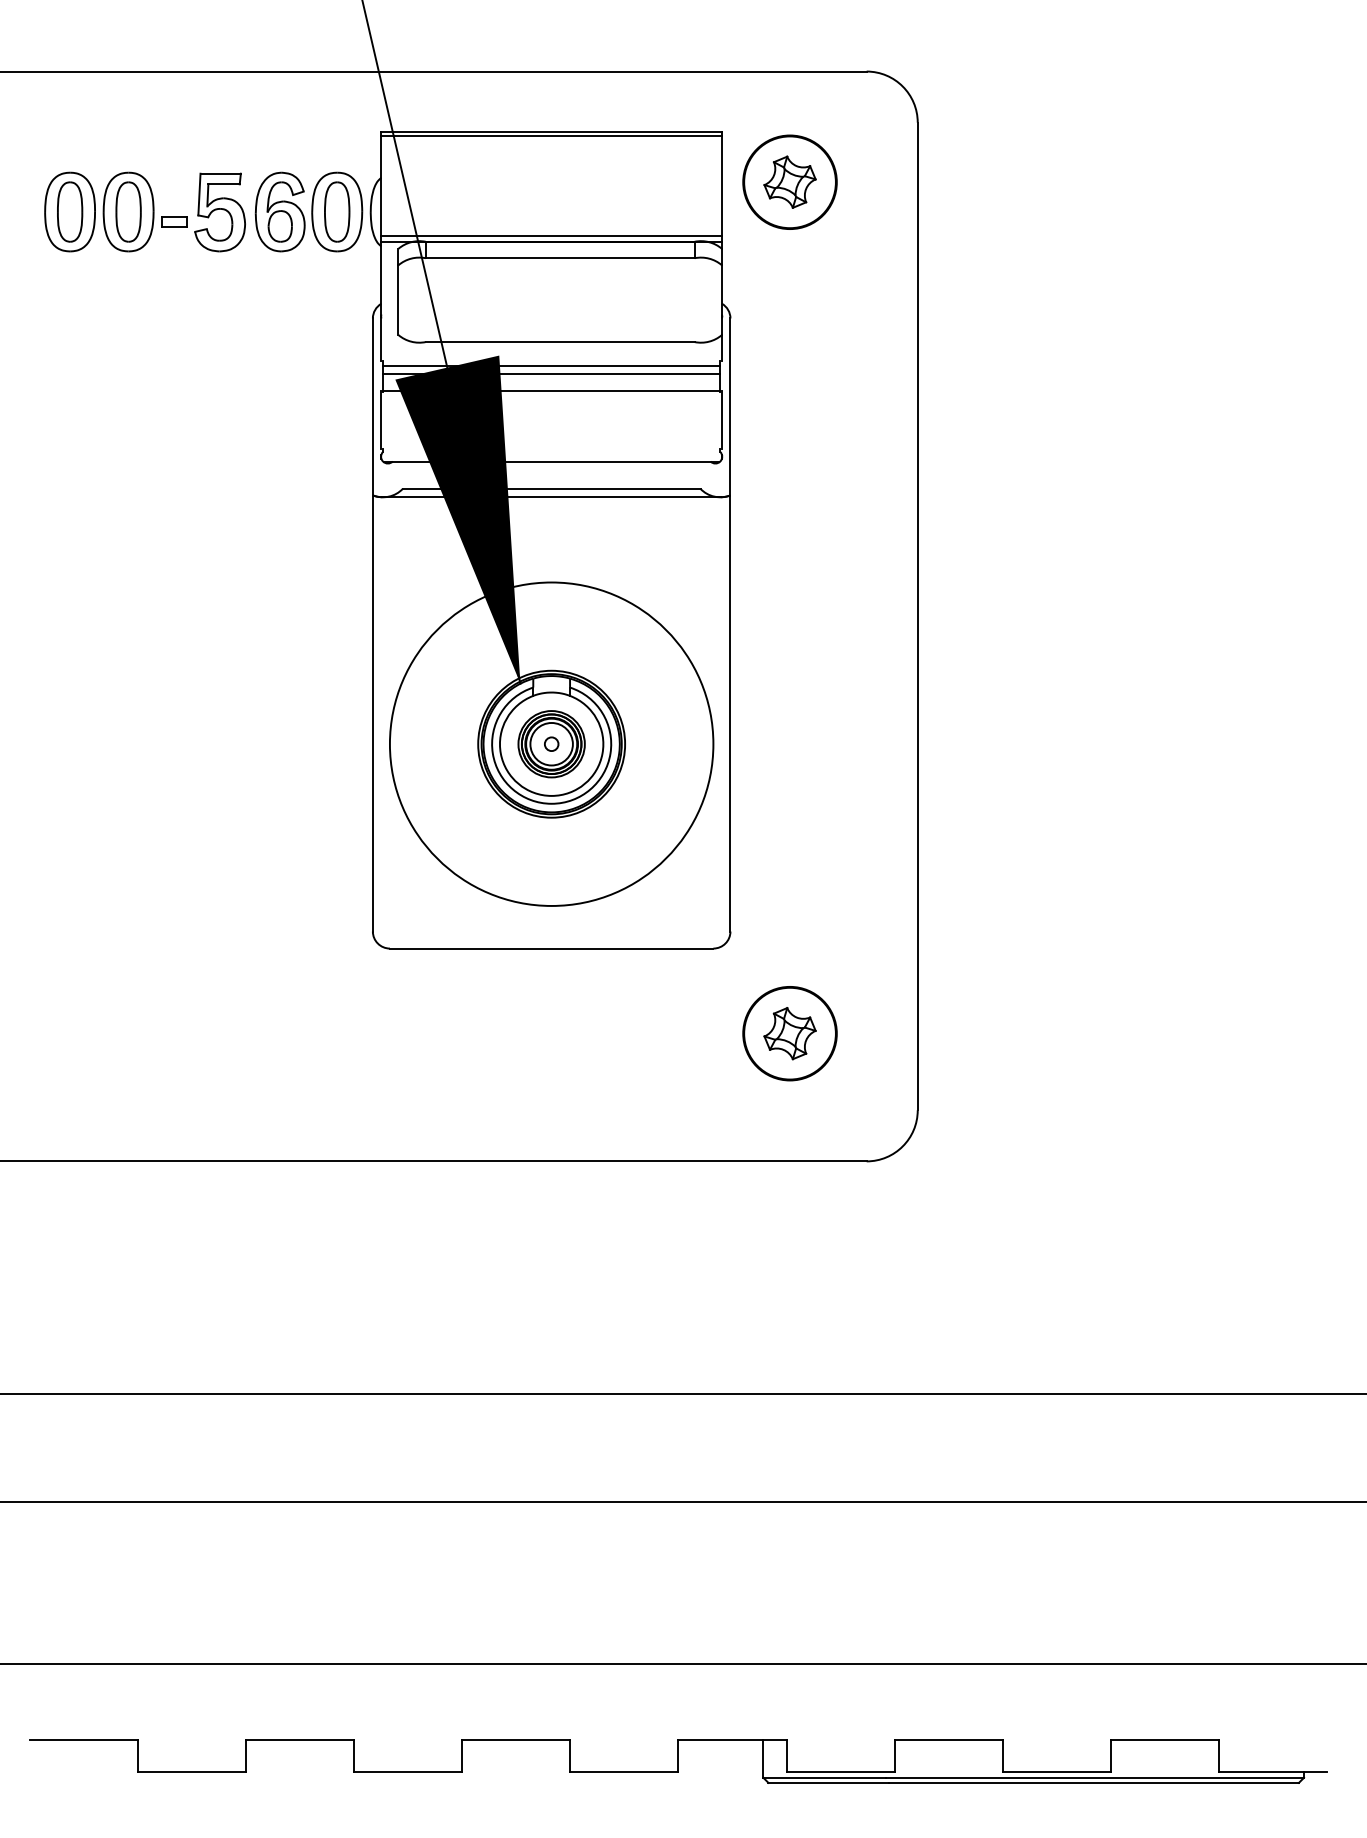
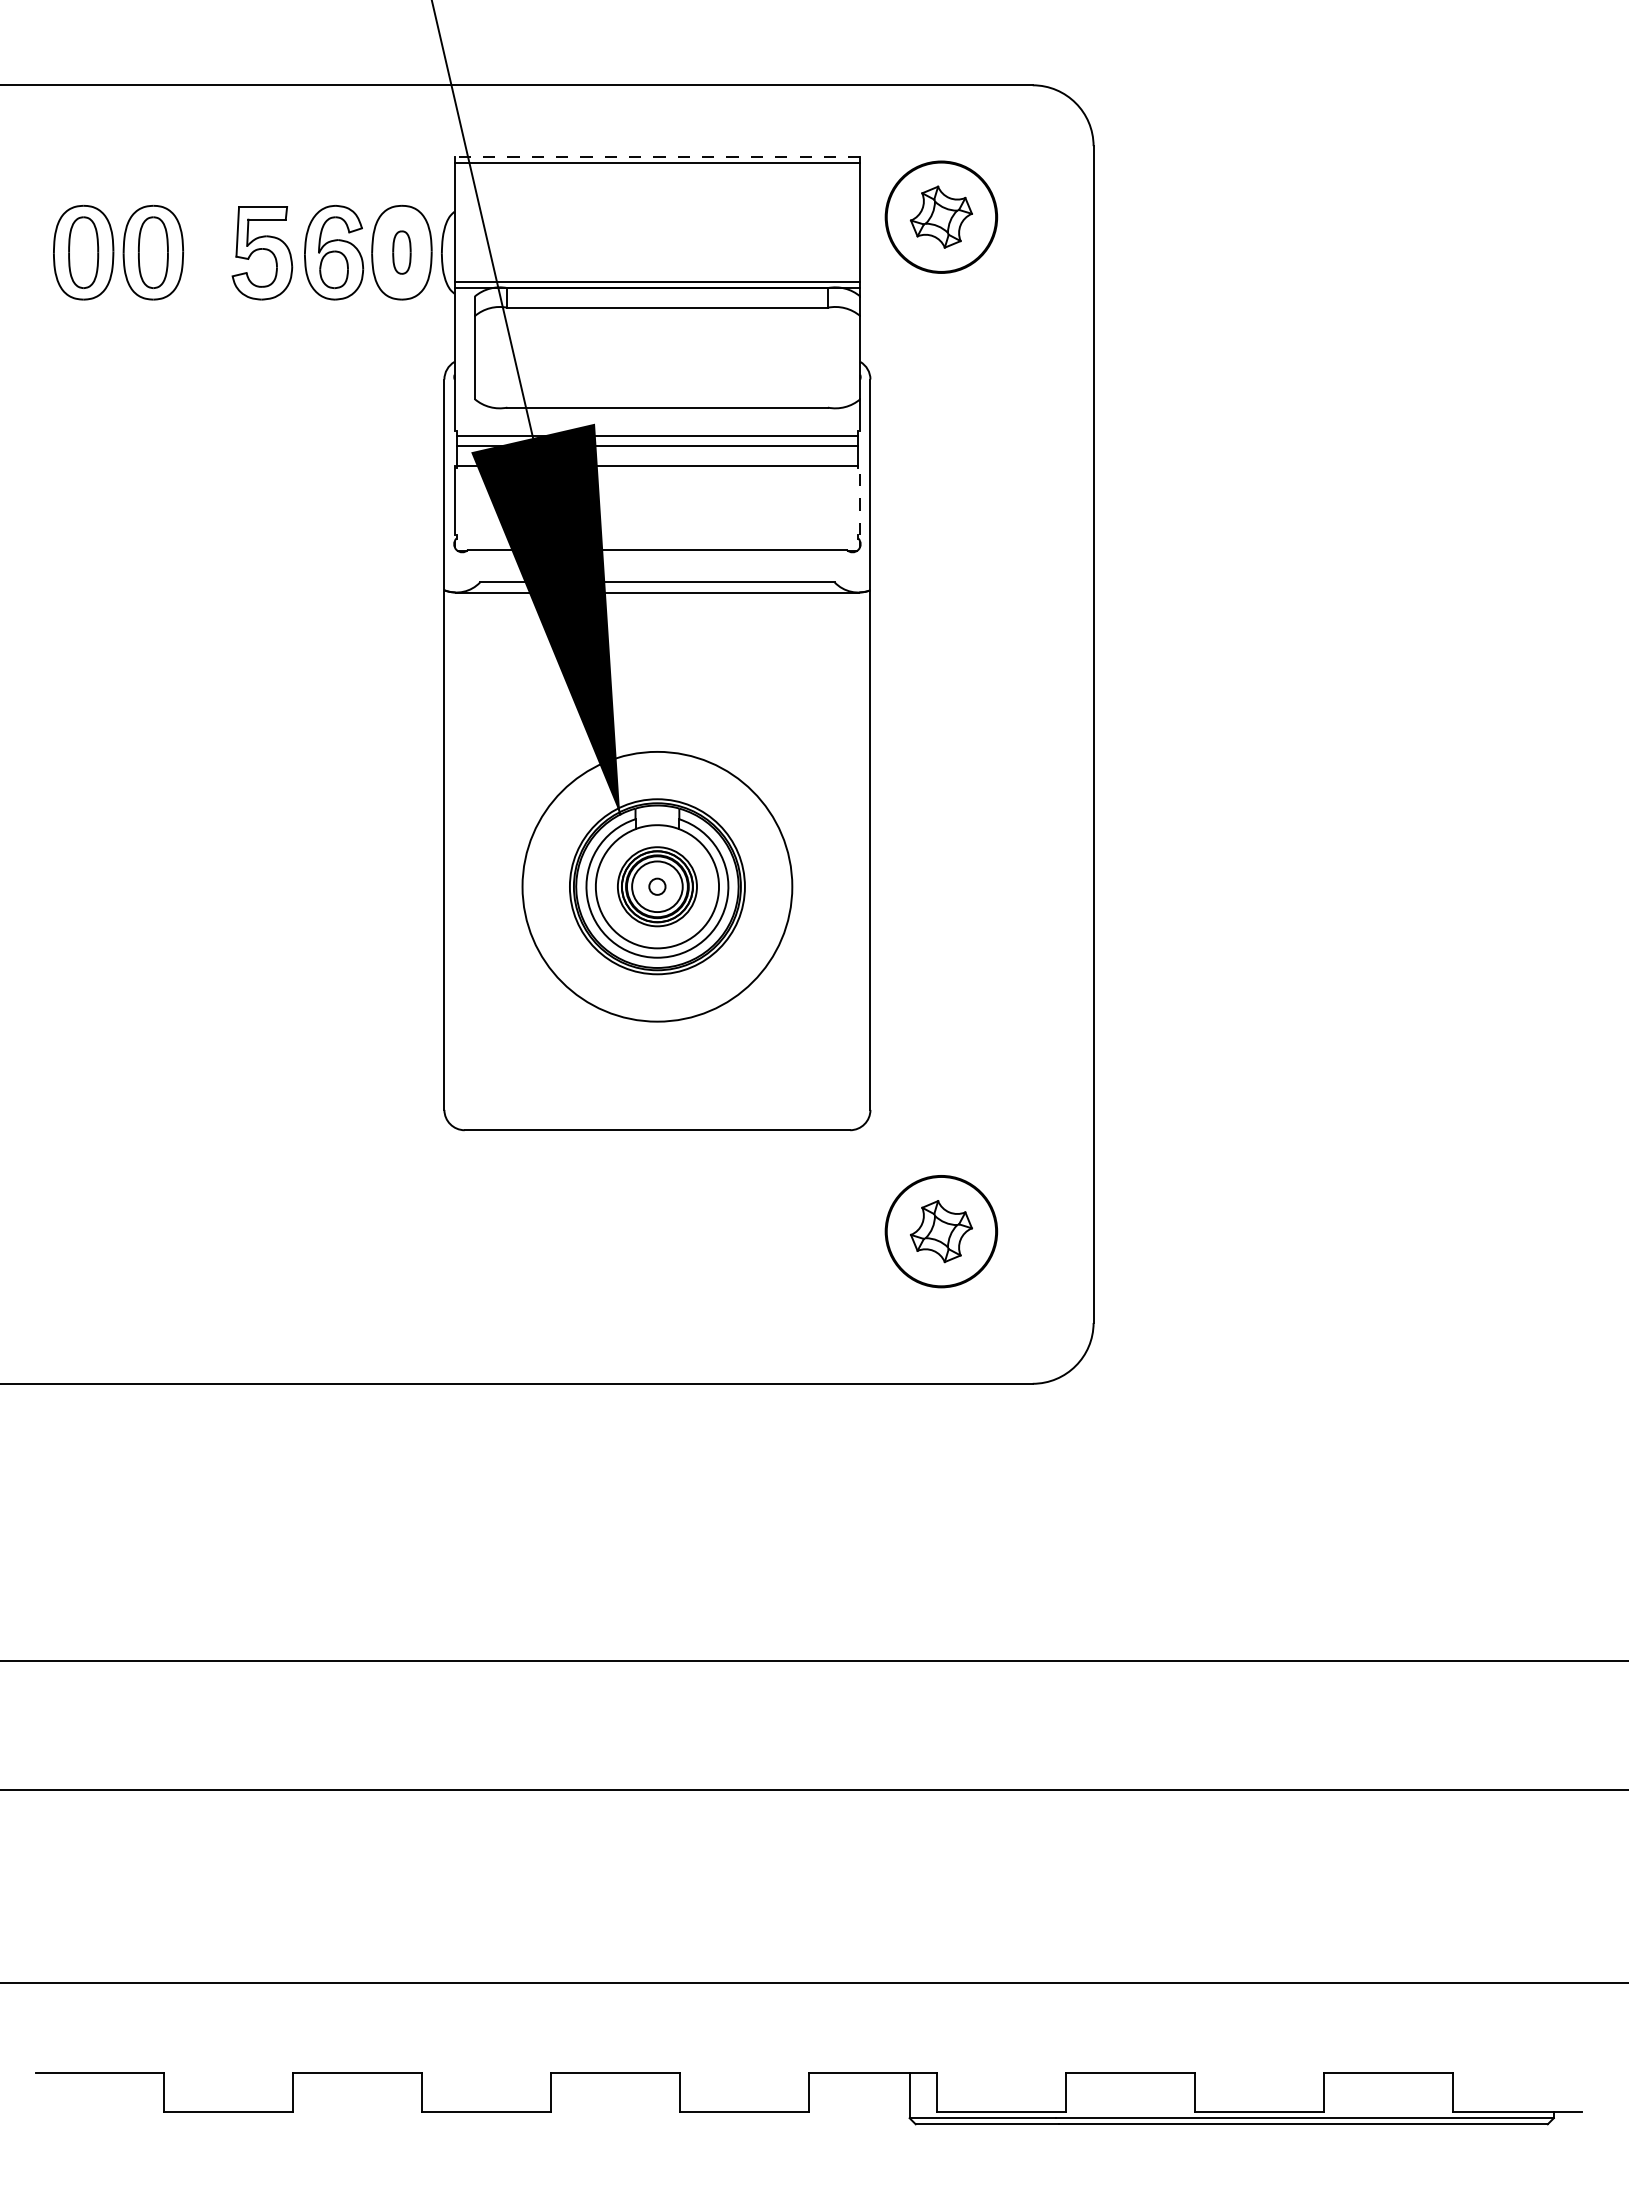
line: (551, 132) -> (657, 157), solid -> dashed
part: (336, 211) -> (401, 252), size x0.6
part: (174, 221) -> (207, 264), removed
line: (722, 420) -> (860, 500), solid -> dashed
circle: (551, 744) -> (657, 886), size x0.7

